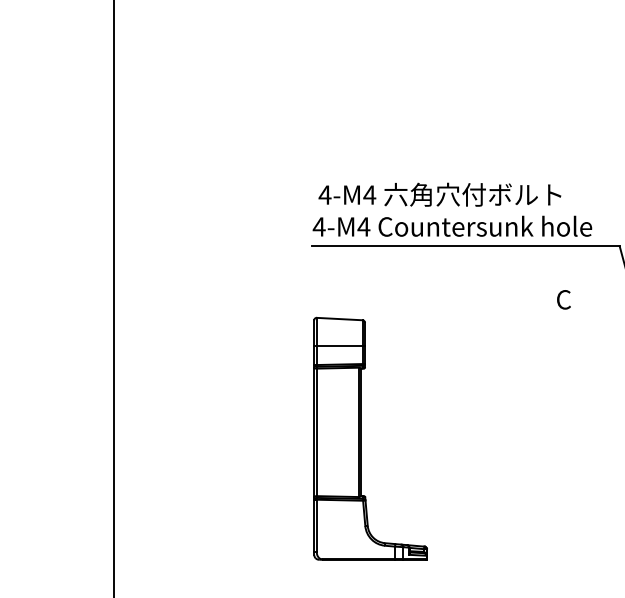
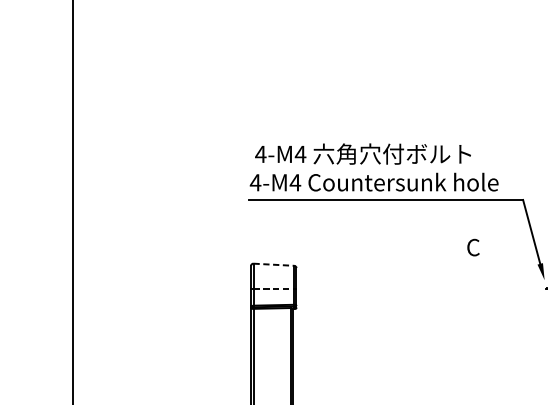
line: (339, 319) -> (273, 265), solid -> dashed
line: (339, 345) -> (273, 288), solid -> dashed

